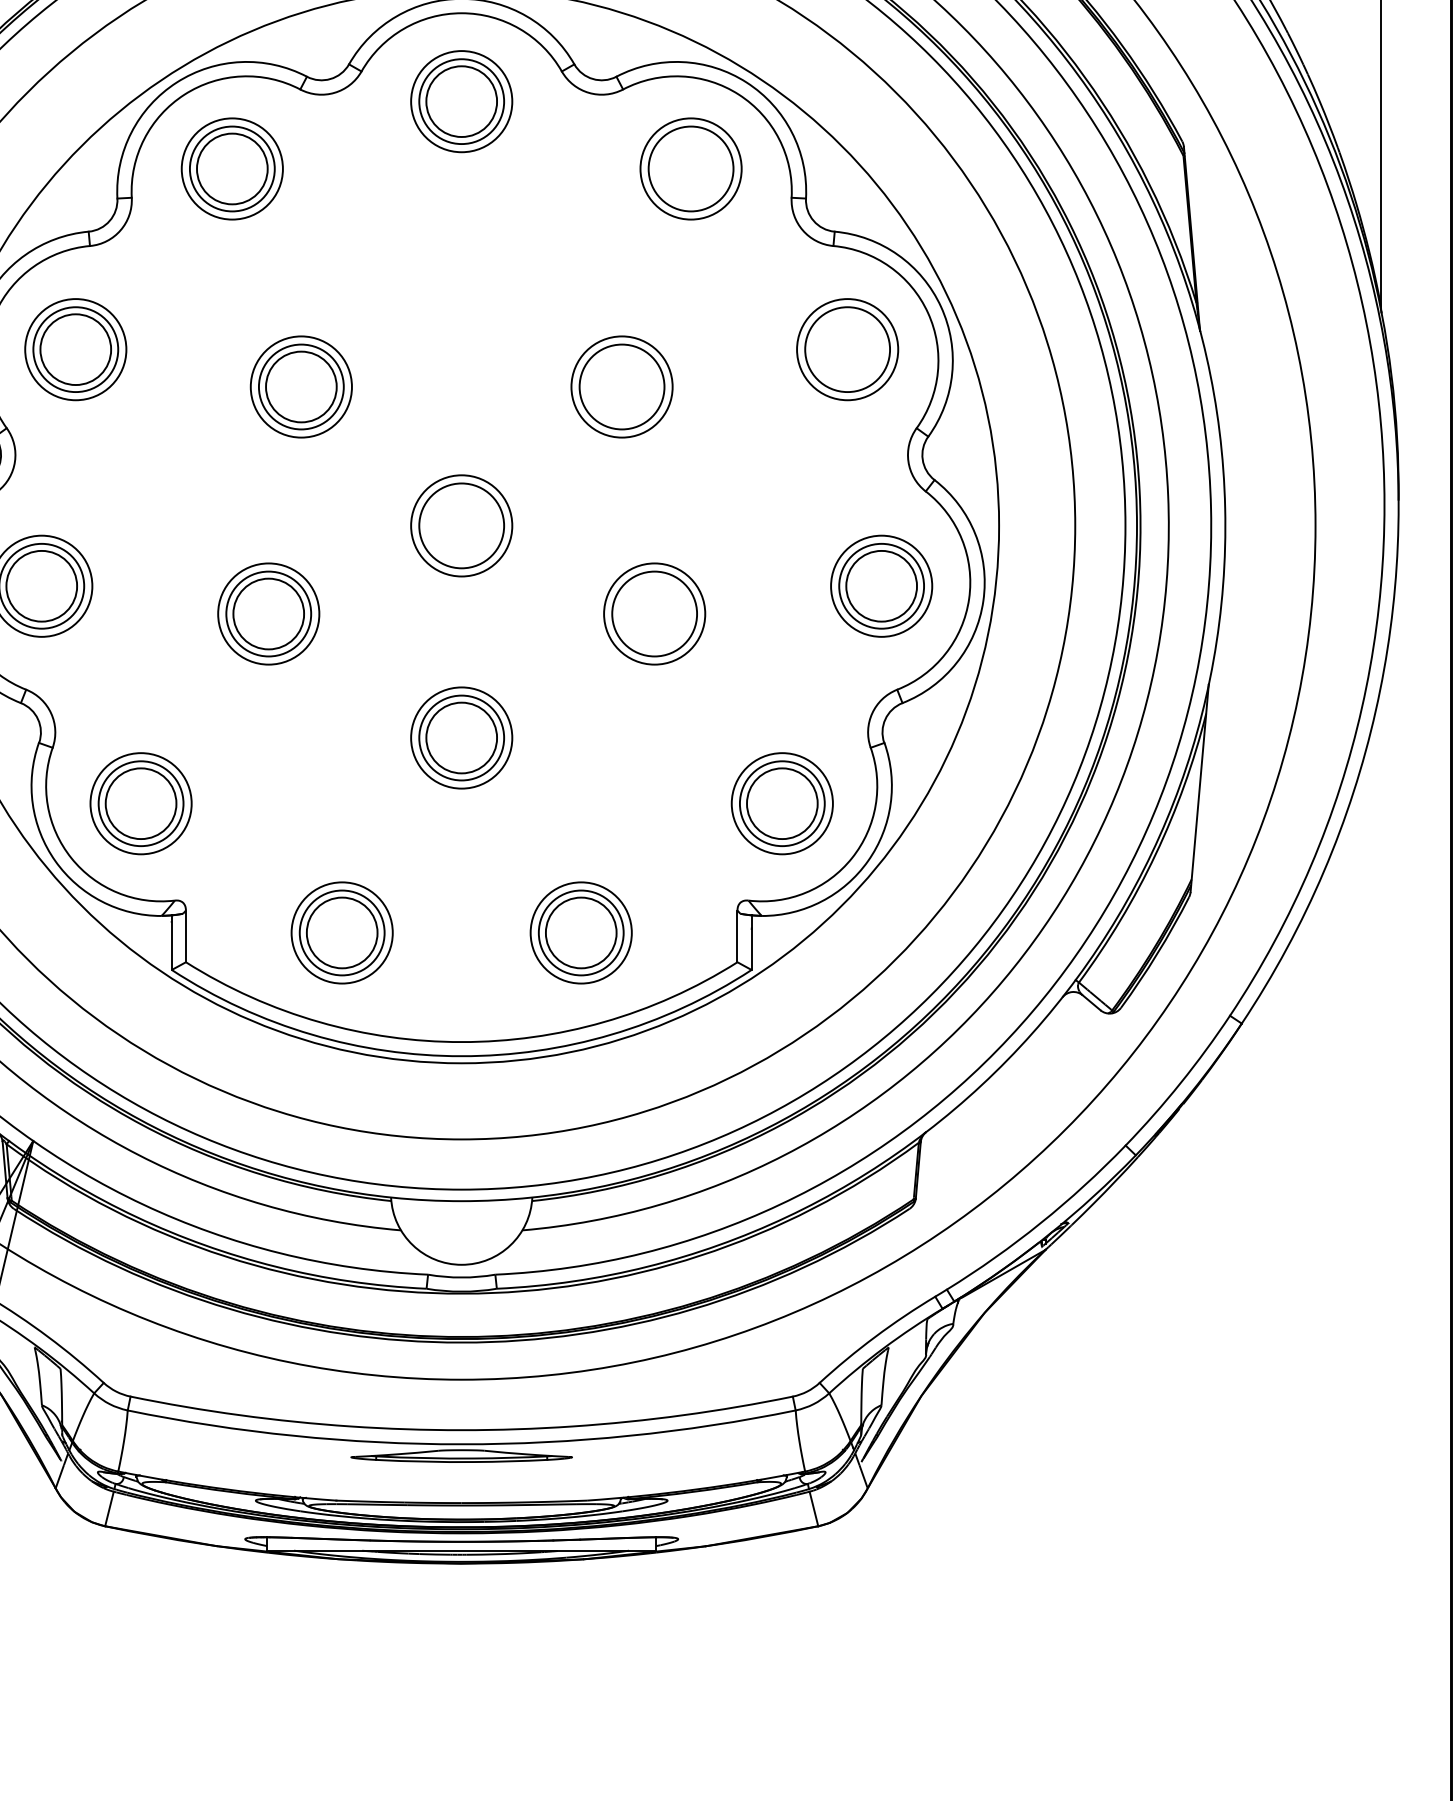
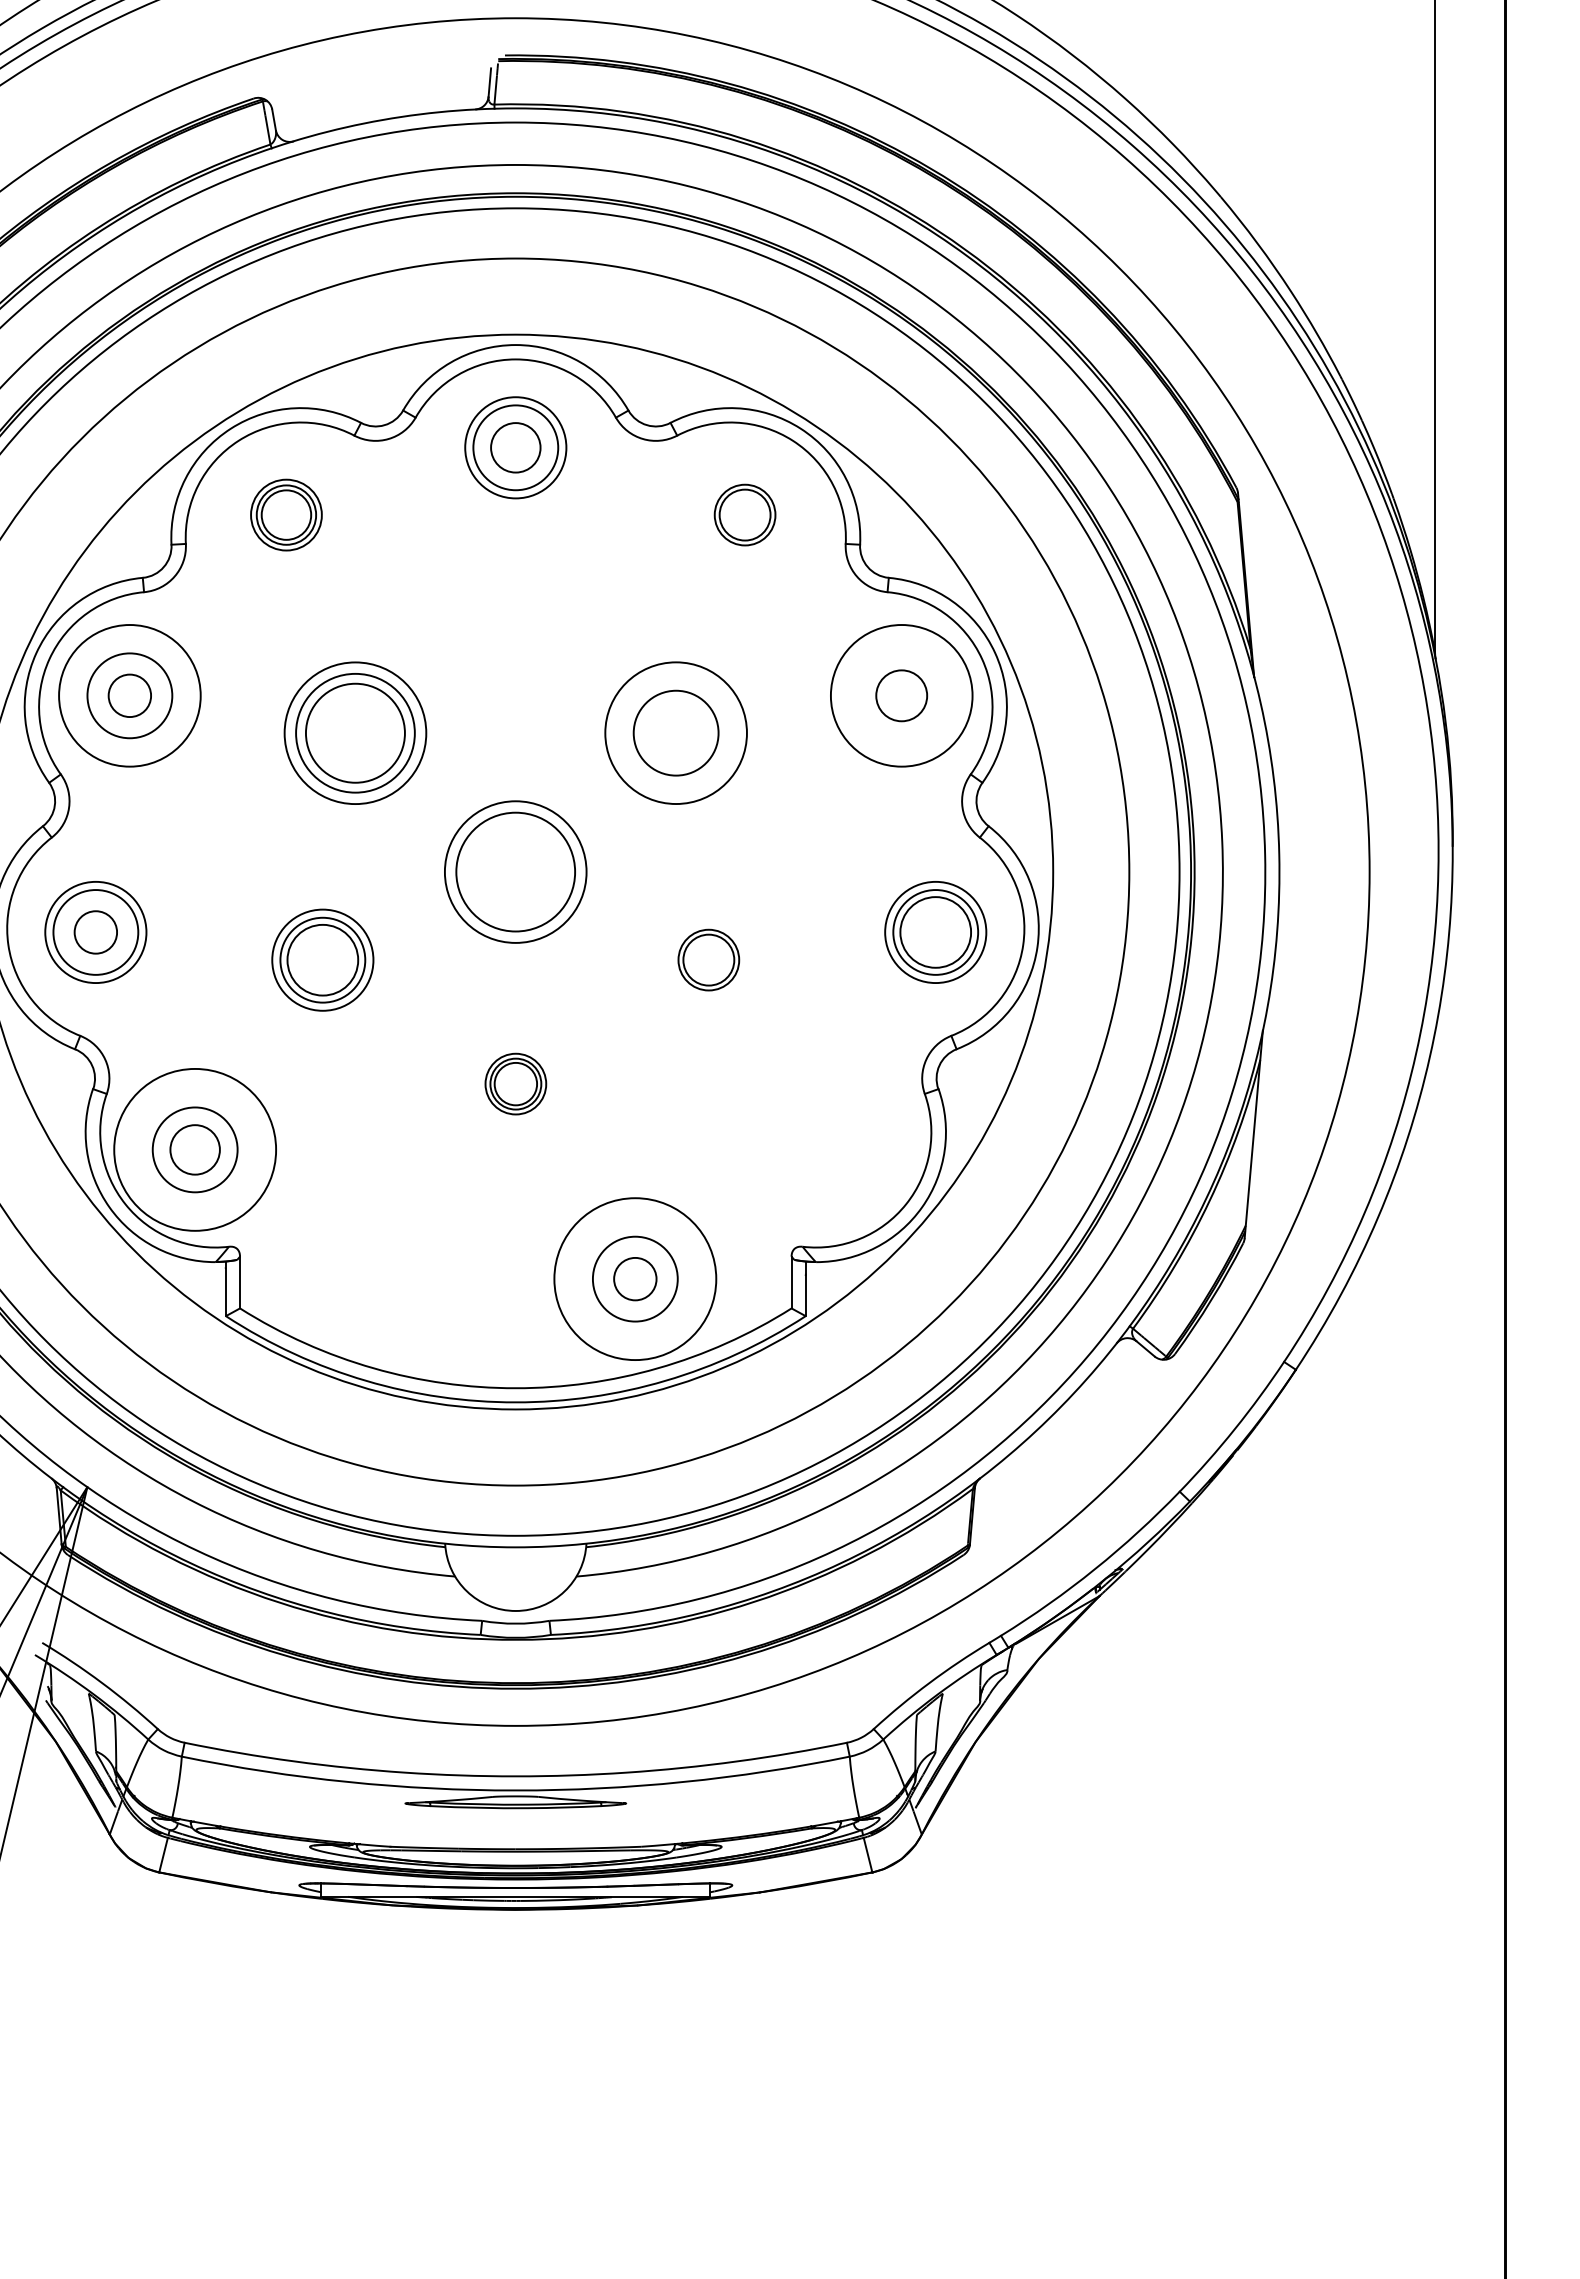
circle: (461, 101) -> (515, 447), size x0.7
part: (232, 168) -> (286, 514), size x0.7
part: (690, 168) -> (744, 514), size x0.6
circle: (75, 349) -> (129, 695), size x0.6
circle: (75, 349) -> (129, 695), size x1.4
circle: (847, 349) -> (901, 695), size x0.6
circle: (847, 349) -> (901, 695), size x1.4
part: (301, 386) -> (355, 732), size x1.4
circle: (621, 386) -> (675, 732), size x1.4
part: (461, 525) -> (515, 871), size x1.4
circle: (41, 586) -> (95, 932), size x0.6
part: (654, 613) -> (708, 959), size x0.6
part: (461, 737) -> (515, 1083), size x0.6
circle: (140, 803) -> (194, 1149), size x0.7
circle: (140, 803) -> (194, 1149), size x1.6
part: (782, 803) -> (836, 1149), removed
part: (341, 932) -> (395, 1278), removed
circle: (580, 932) -> (634, 1278), size x0.6
circle: (580, 932) -> (634, 1278), size x1.6

